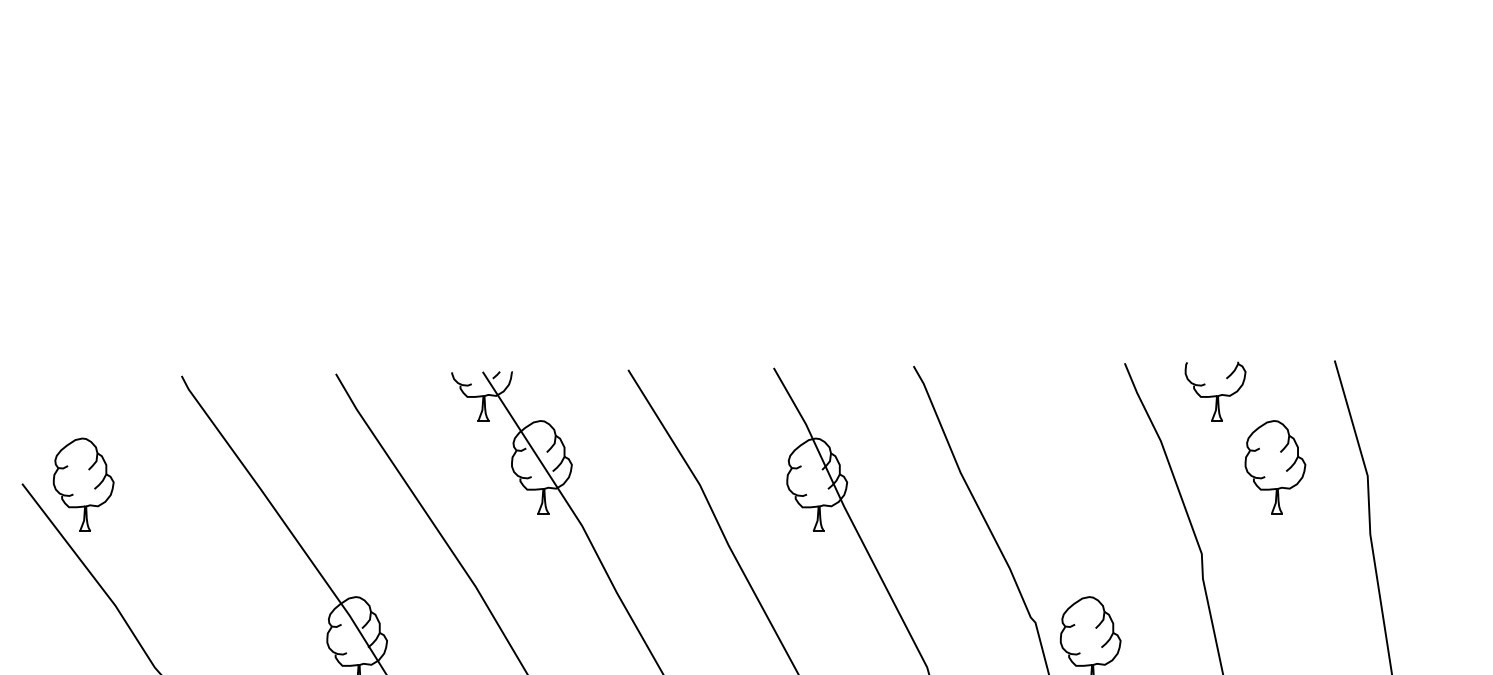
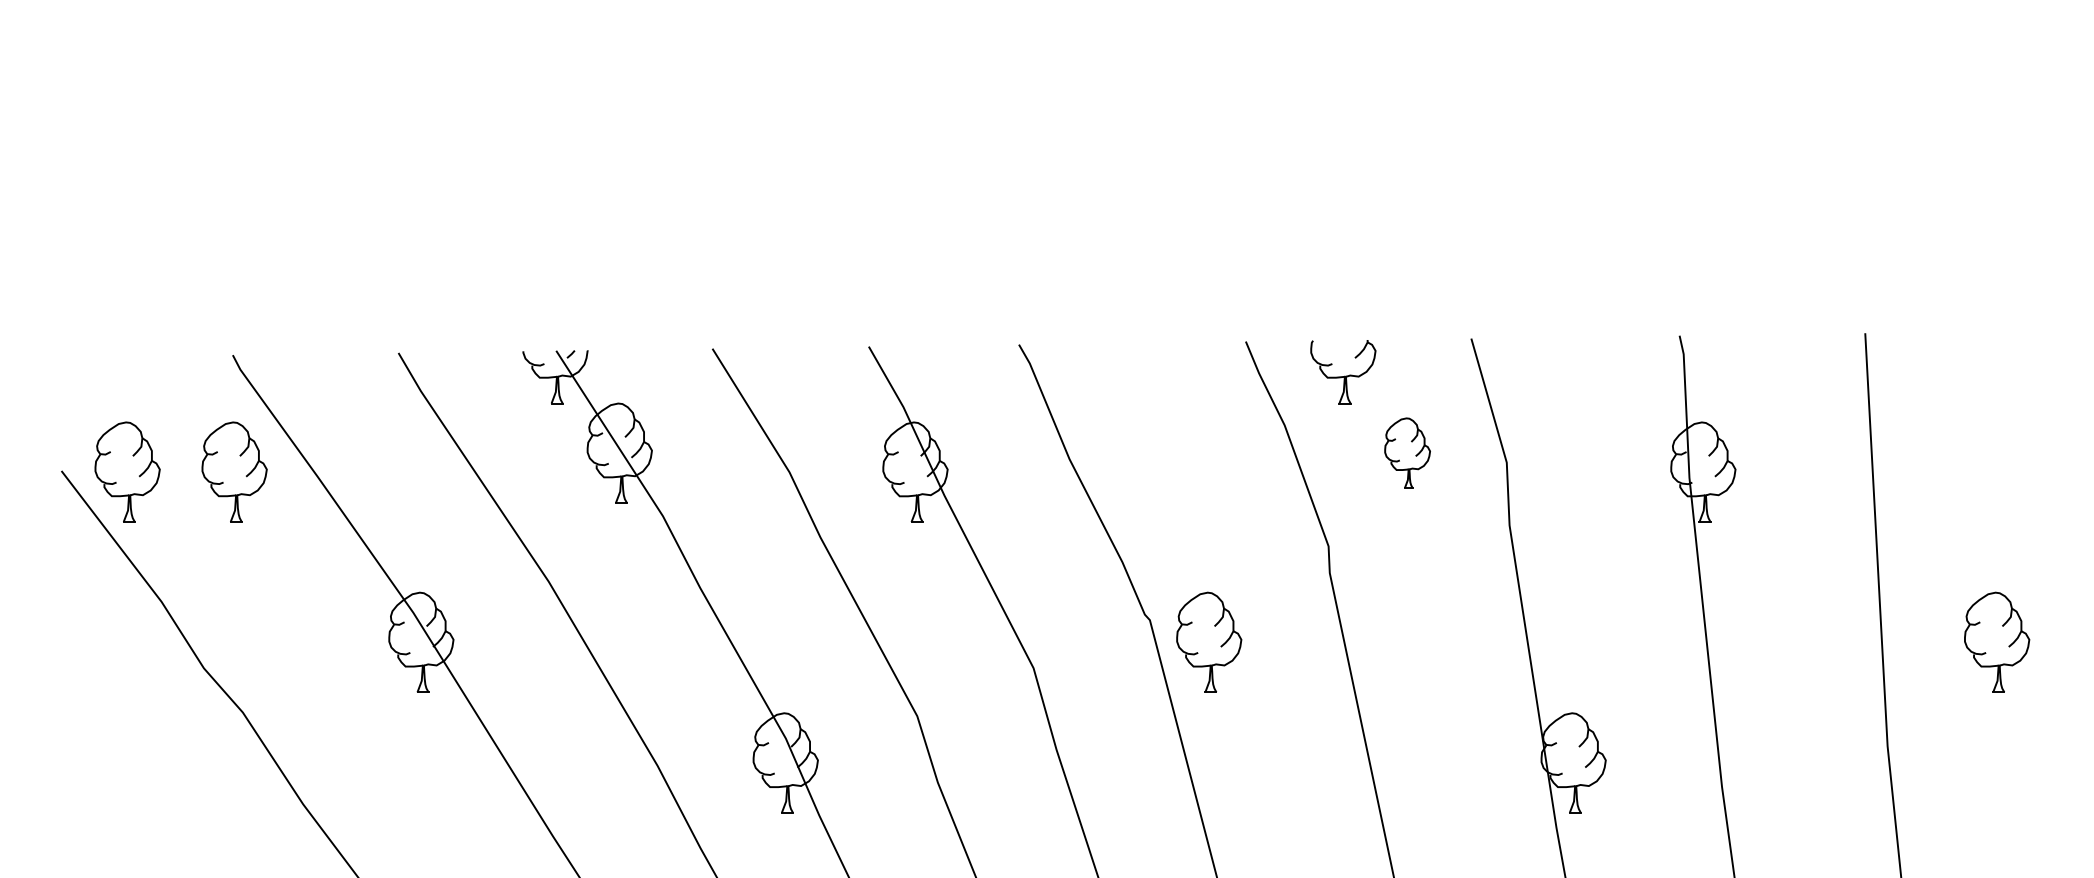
part: (1275, 466) -> (1407, 452), size x0.7
part: (183, 484) -> (234, 471), added

